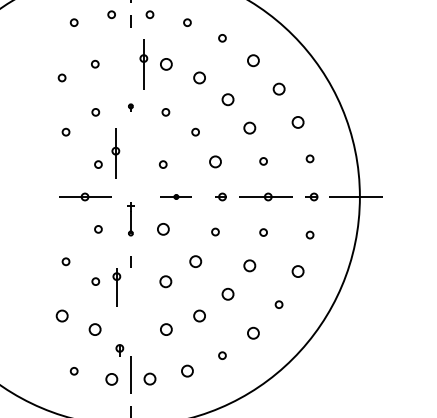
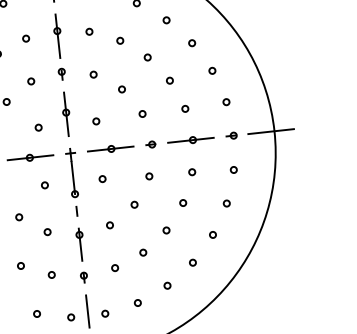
part: (253, 60) -> (166, 20), size x0.62
part: (166, 63) -> (89, 31), size x0.62
part: (143, 64) -> (57, 36), moved
part: (199, 77) -> (120, 40), size x0.62
part: (278, 89) -> (191, 43), size x0.62
part: (227, 99) -> (147, 57), size x0.62
part: (130, 107) -> (61, 73), size x1.67
part: (298, 122) -> (212, 70), size x0.62
part: (249, 128) -> (169, 80), size x0.62
part: (115, 153) -> (66, 114), moved
part: (215, 161) -> (142, 113), size x0.62
part: (175, 196) -> (110, 148), size x1.67
part: (130, 219) -> (72, 173), size x1.67
part: (162, 229) -> (101, 179), size x0.62
part: (195, 261) -> (134, 204), size x0.62
part: (249, 265) -> (182, 202), size x0.62
part: (298, 271) -> (227, 203), size x0.62
part: (165, 281) -> (109, 225), size x0.62
part: (116, 287) -> (80, 244), moved
part: (227, 293) -> (165, 229), size x0.62
part: (61, 315) -> (20, 265), size x0.62
part: (199, 315) -> (143, 252), size x0.62
part: (95, 329) -> (51, 274), size x0.62
part: (166, 329) -> (115, 267), size x0.62
part: (253, 332) -> (192, 262), size x0.62
part: (119, 350) -> (83, 277), moved
part: (187, 371) -> (137, 303), size x0.62
part: (111, 378) -> (70, 316), size x0.62
part: (149, 379) -> (104, 314), size x0.62

